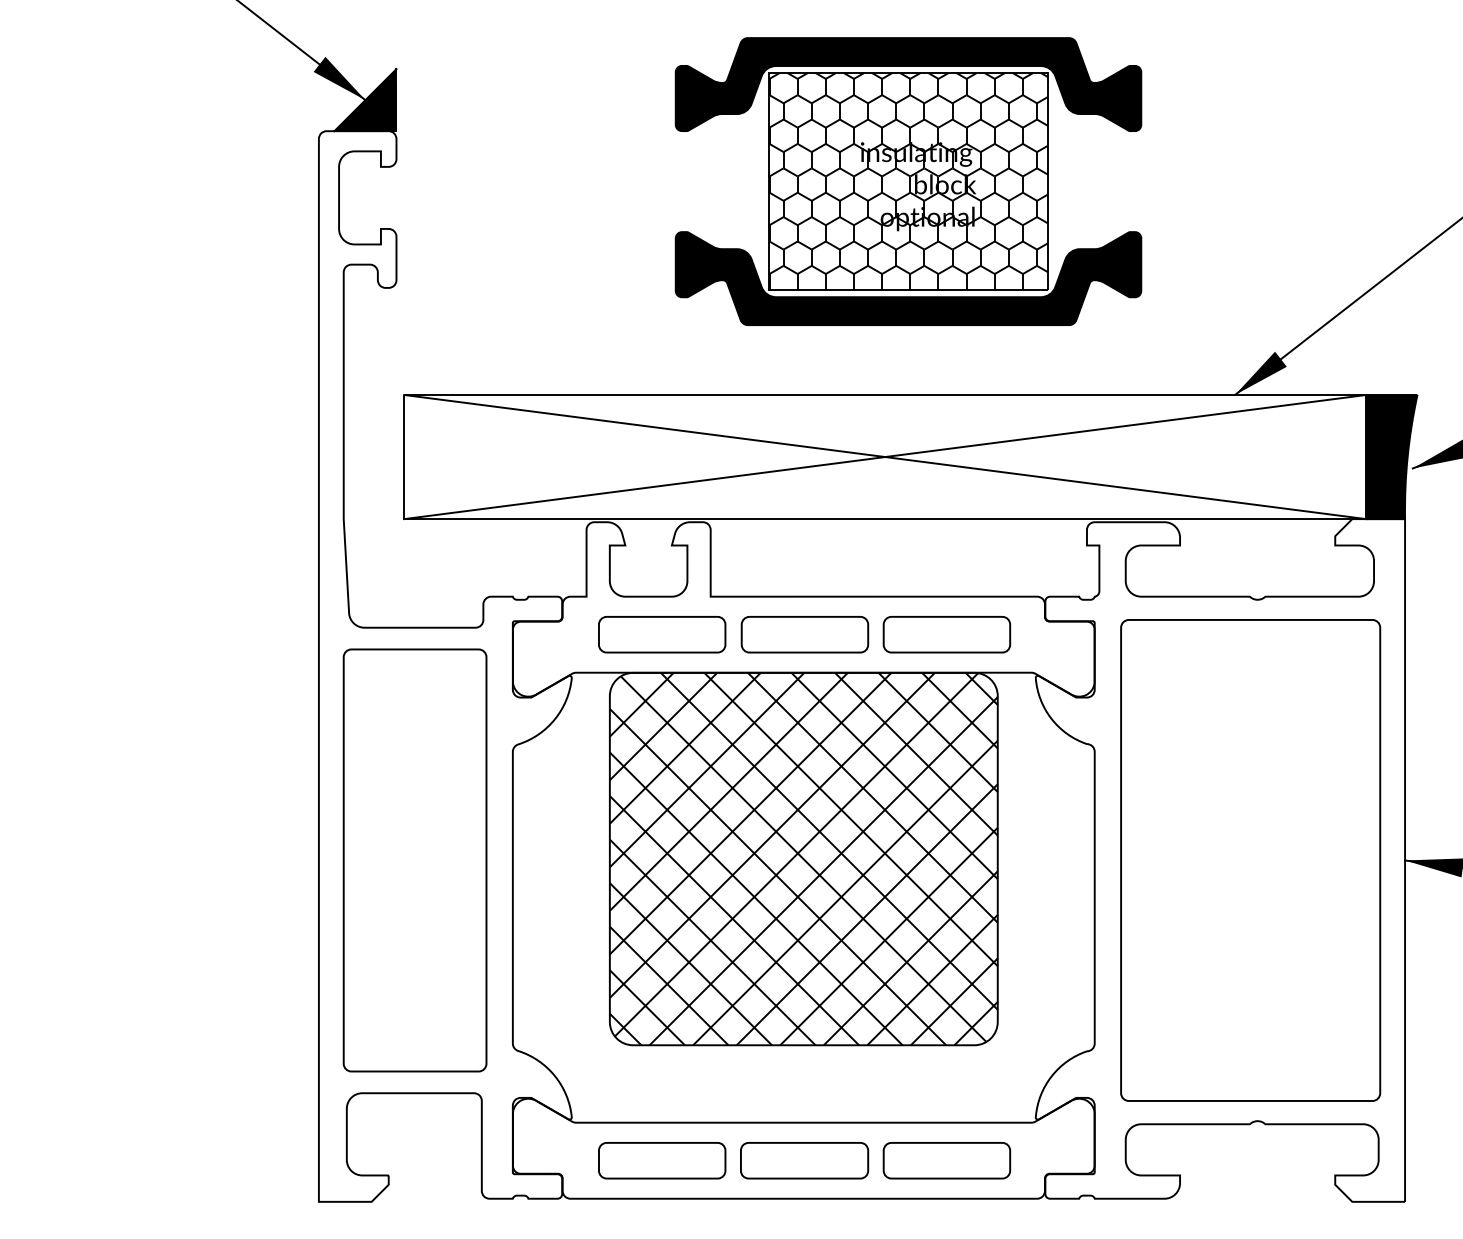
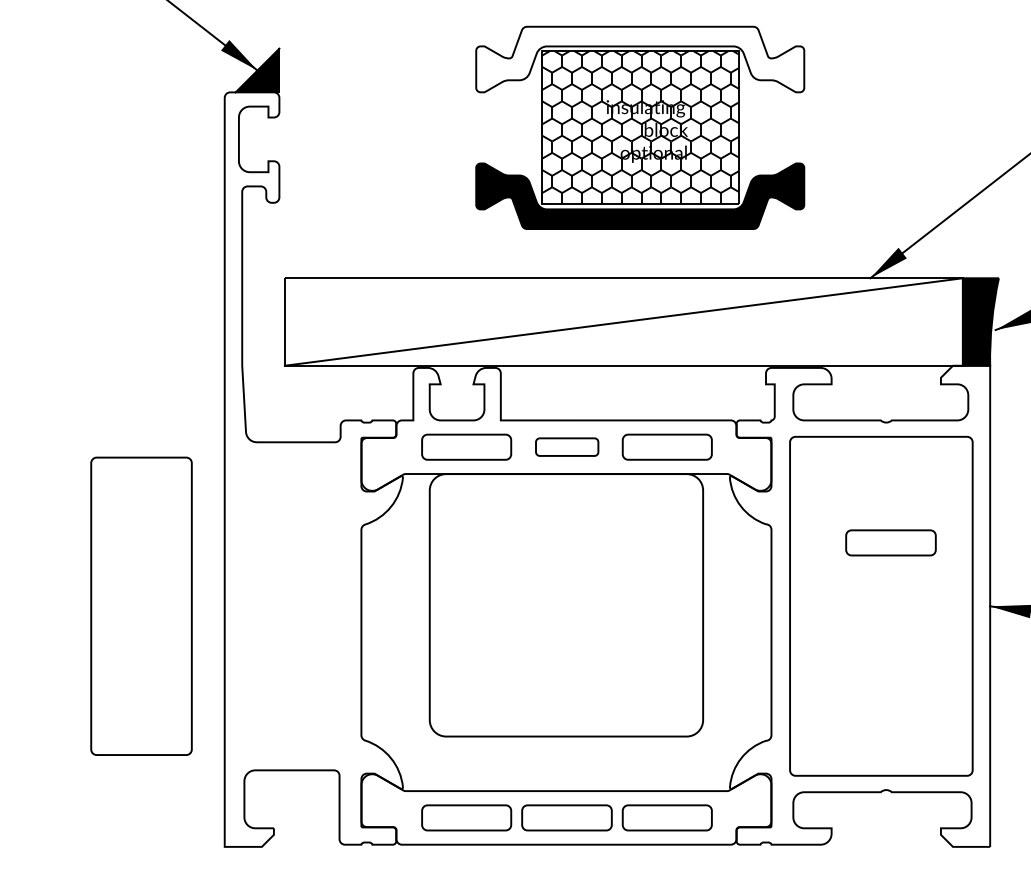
fill: (908, 84) -> (640, 59), removed
line: (884, 456) -> (623, 321), removed
part: (803, 633) -> (566, 446), size x0.7
part: (1263, 769) -> (890, 542), added
part: (415, 859) -> (141, 605), moved
hatch: (803, 859) -> (566, 605), removed

